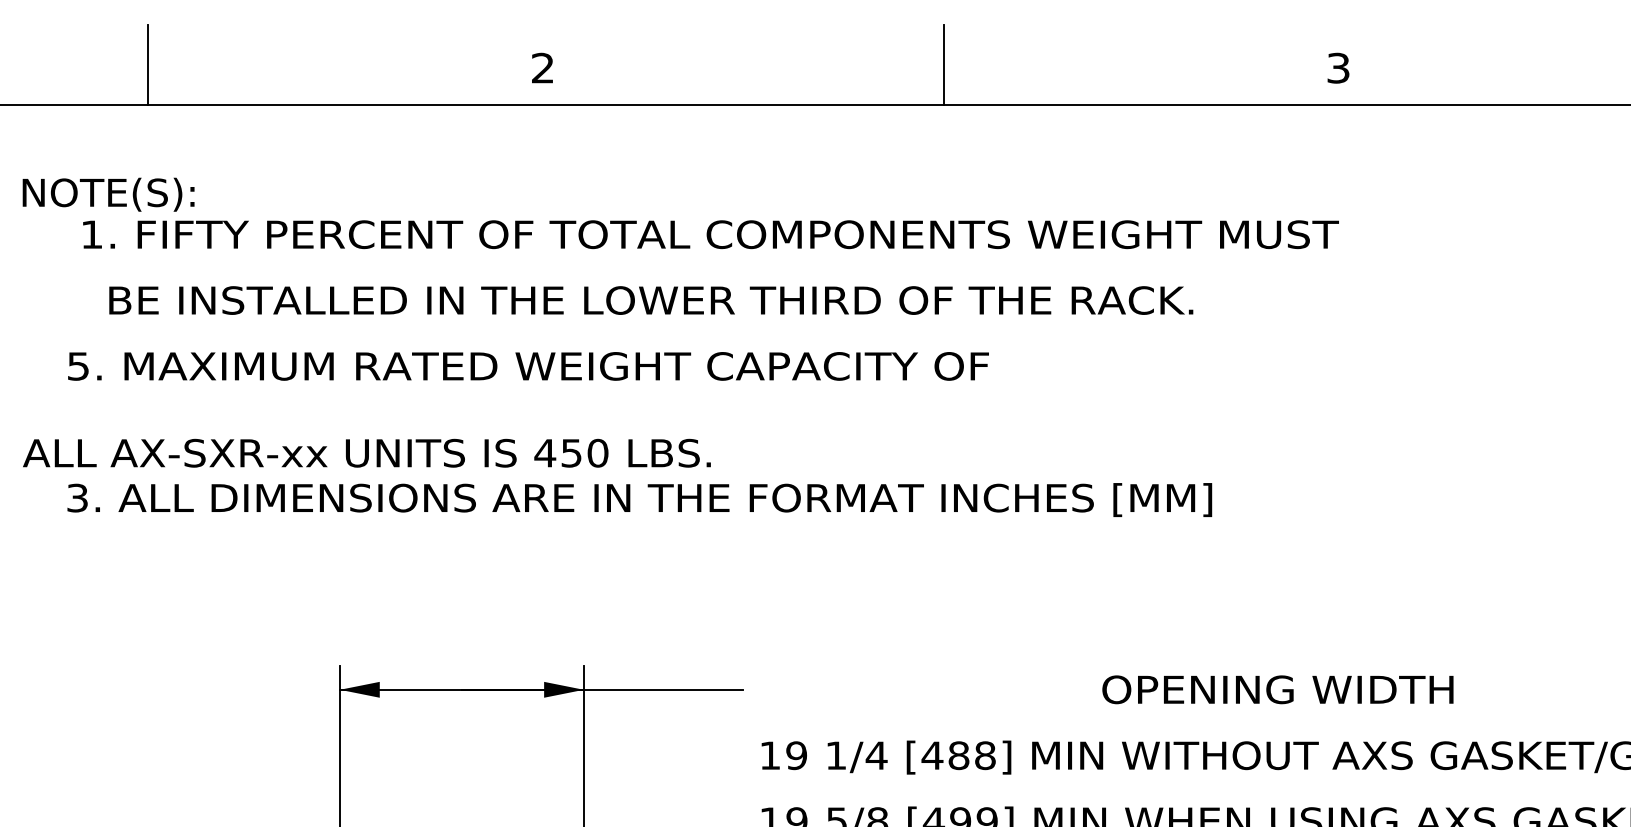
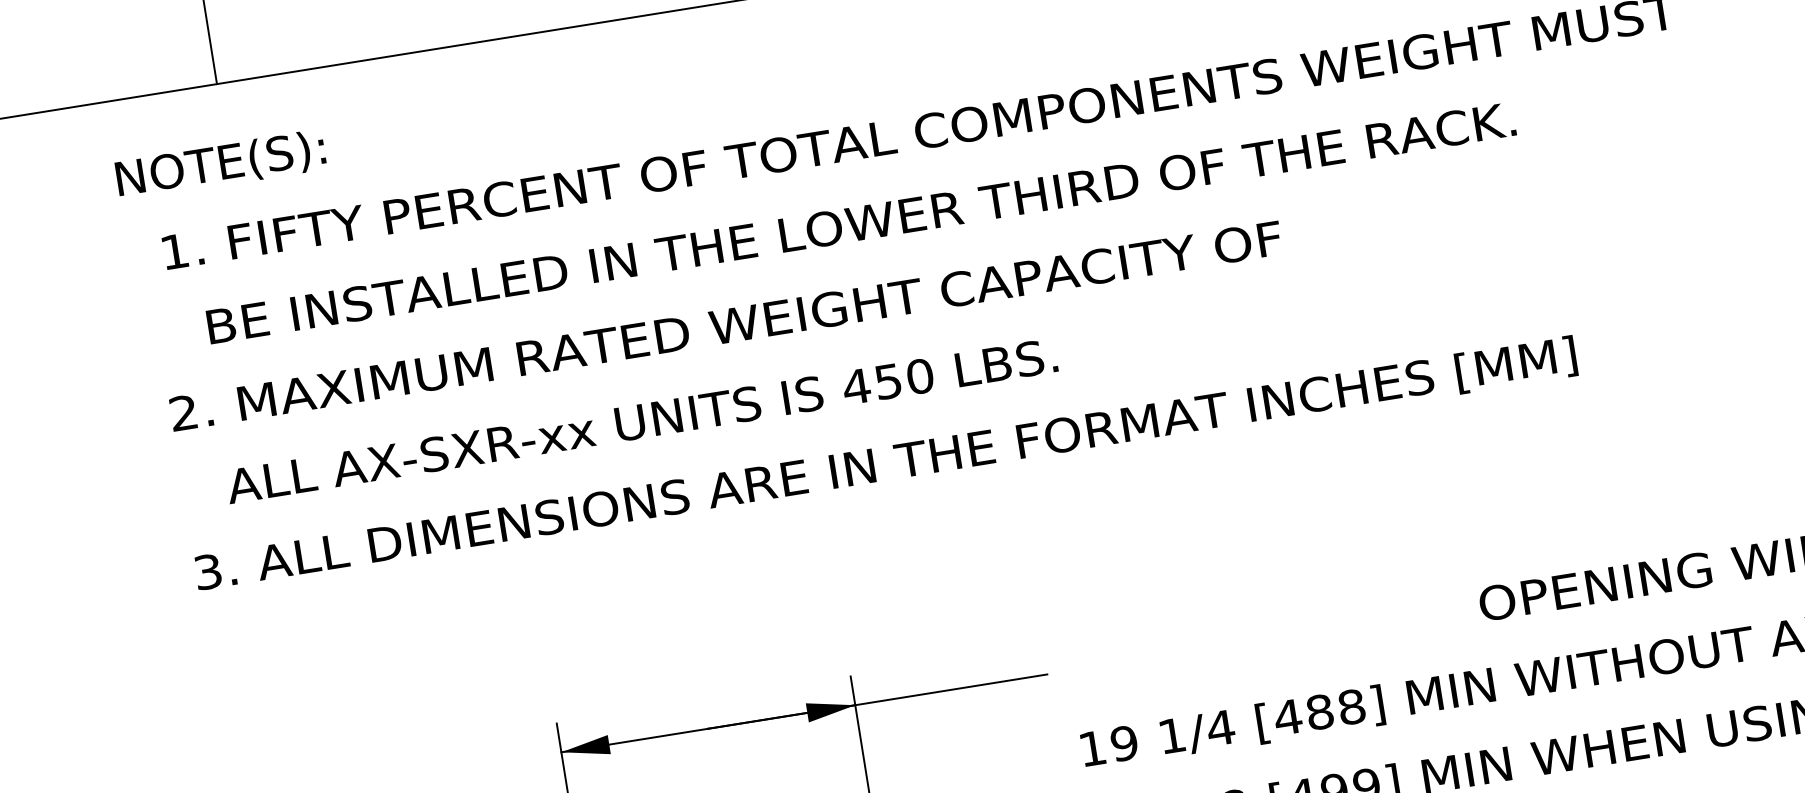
text: (108, 194) -> (220, 165), moved
text: (78, 366) -> (183, 413), 5. -> 2.
text: (366, 452) -> (641, 420), moved

